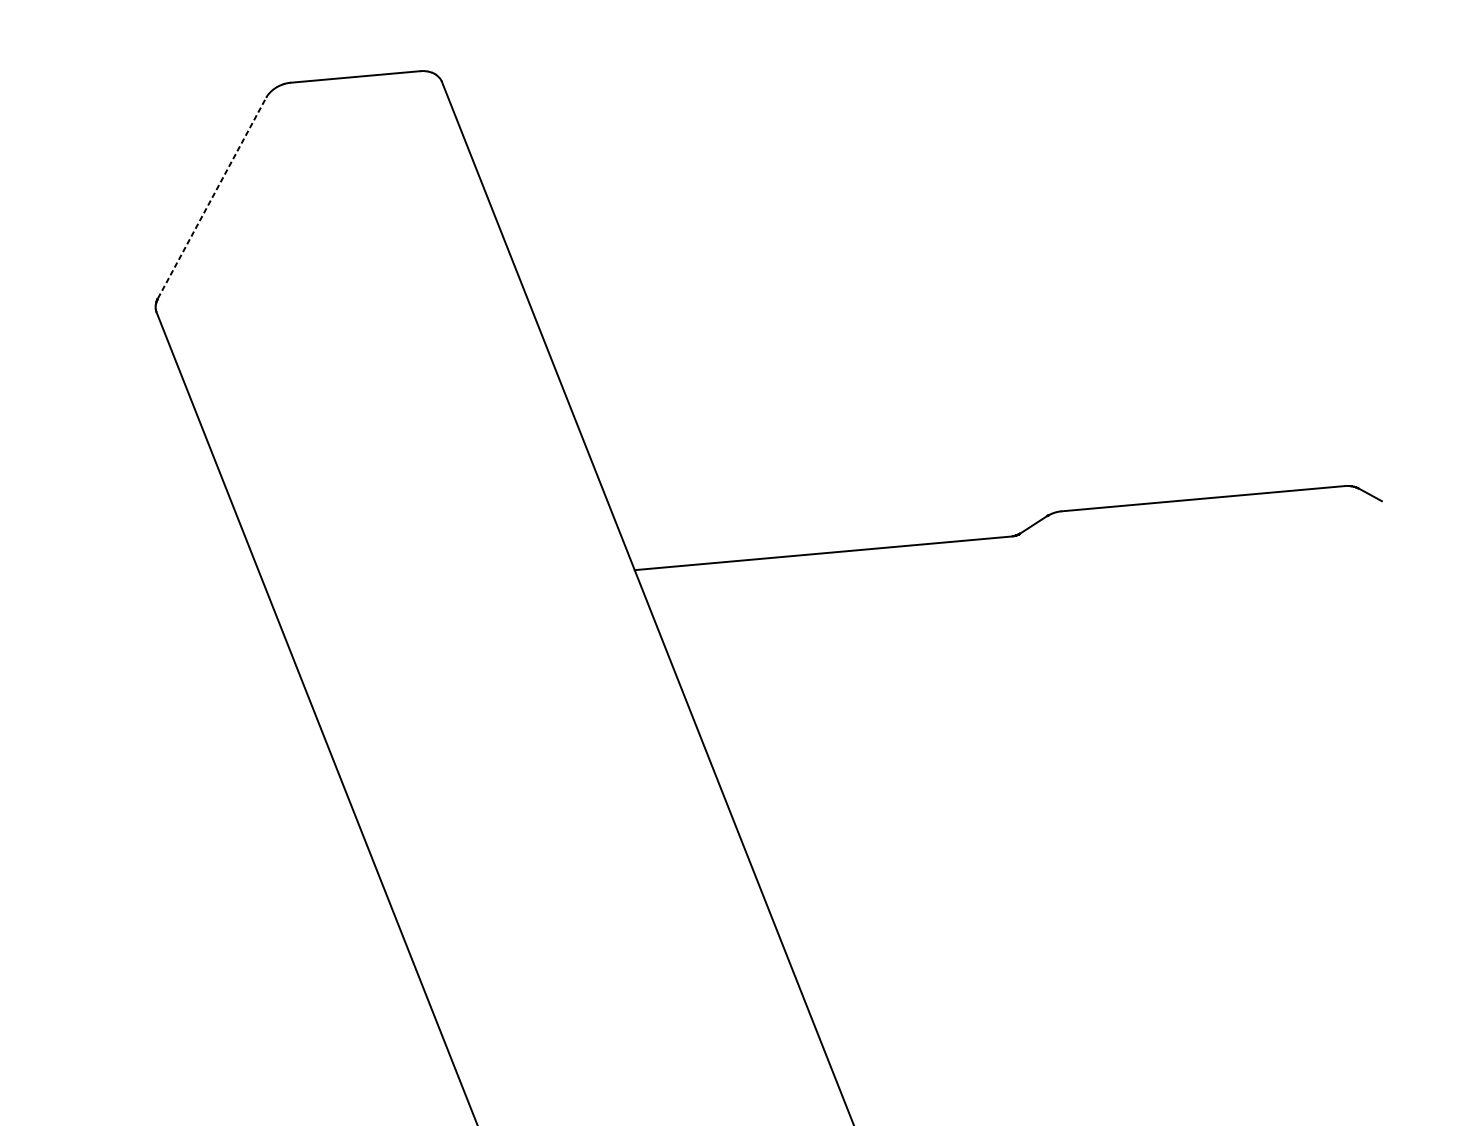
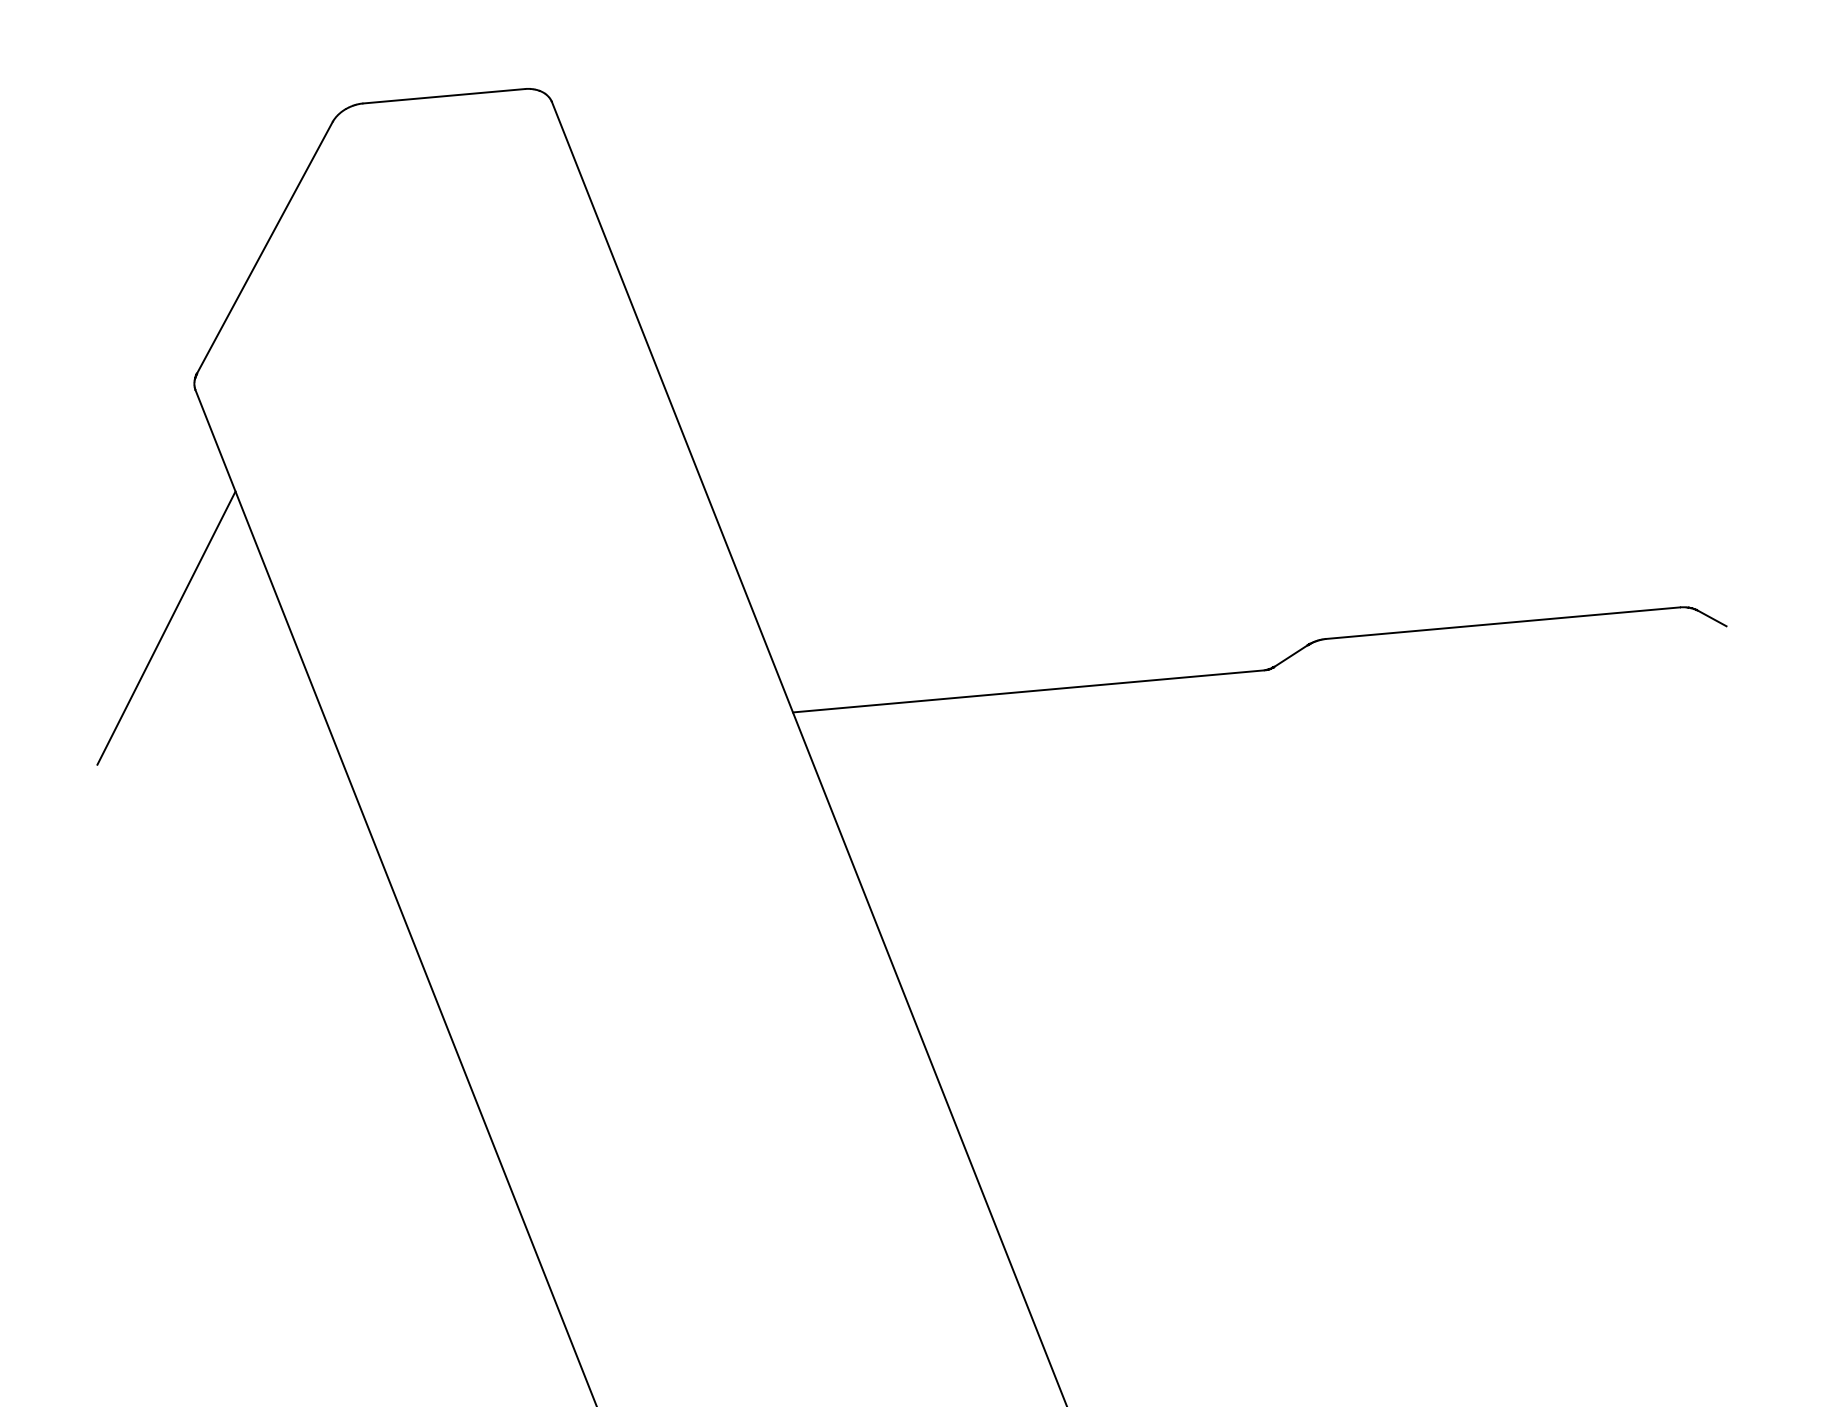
line: (212, 198) -> (265, 247), dashed -> solid
line: (133, 502) -> (166, 627), added

